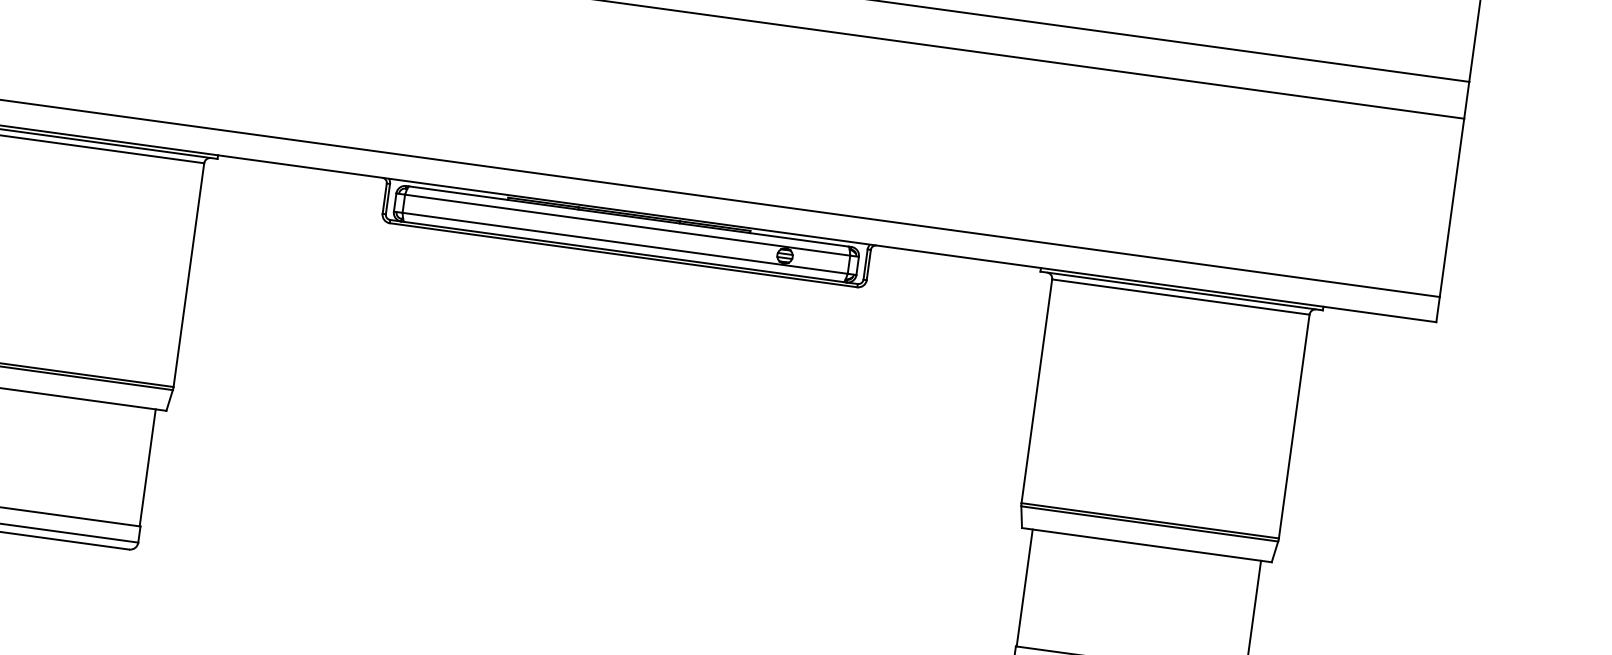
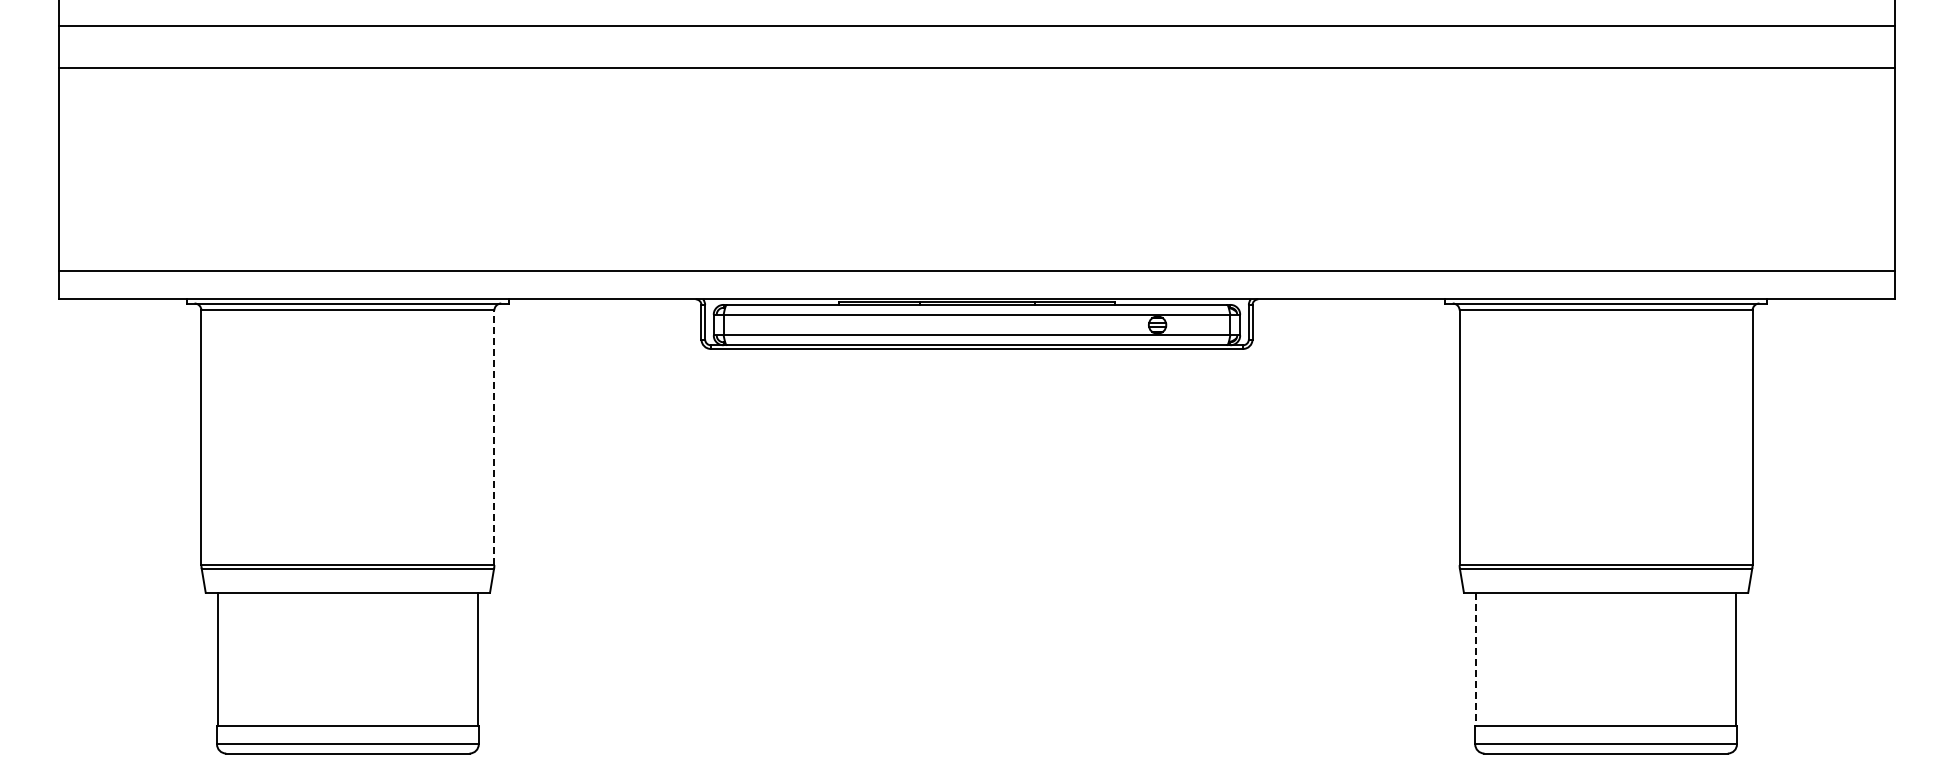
line: (189, 274) -> (494, 437), solid -> dashed
line: (1025, 588) -> (1476, 659), solid -> dashed

